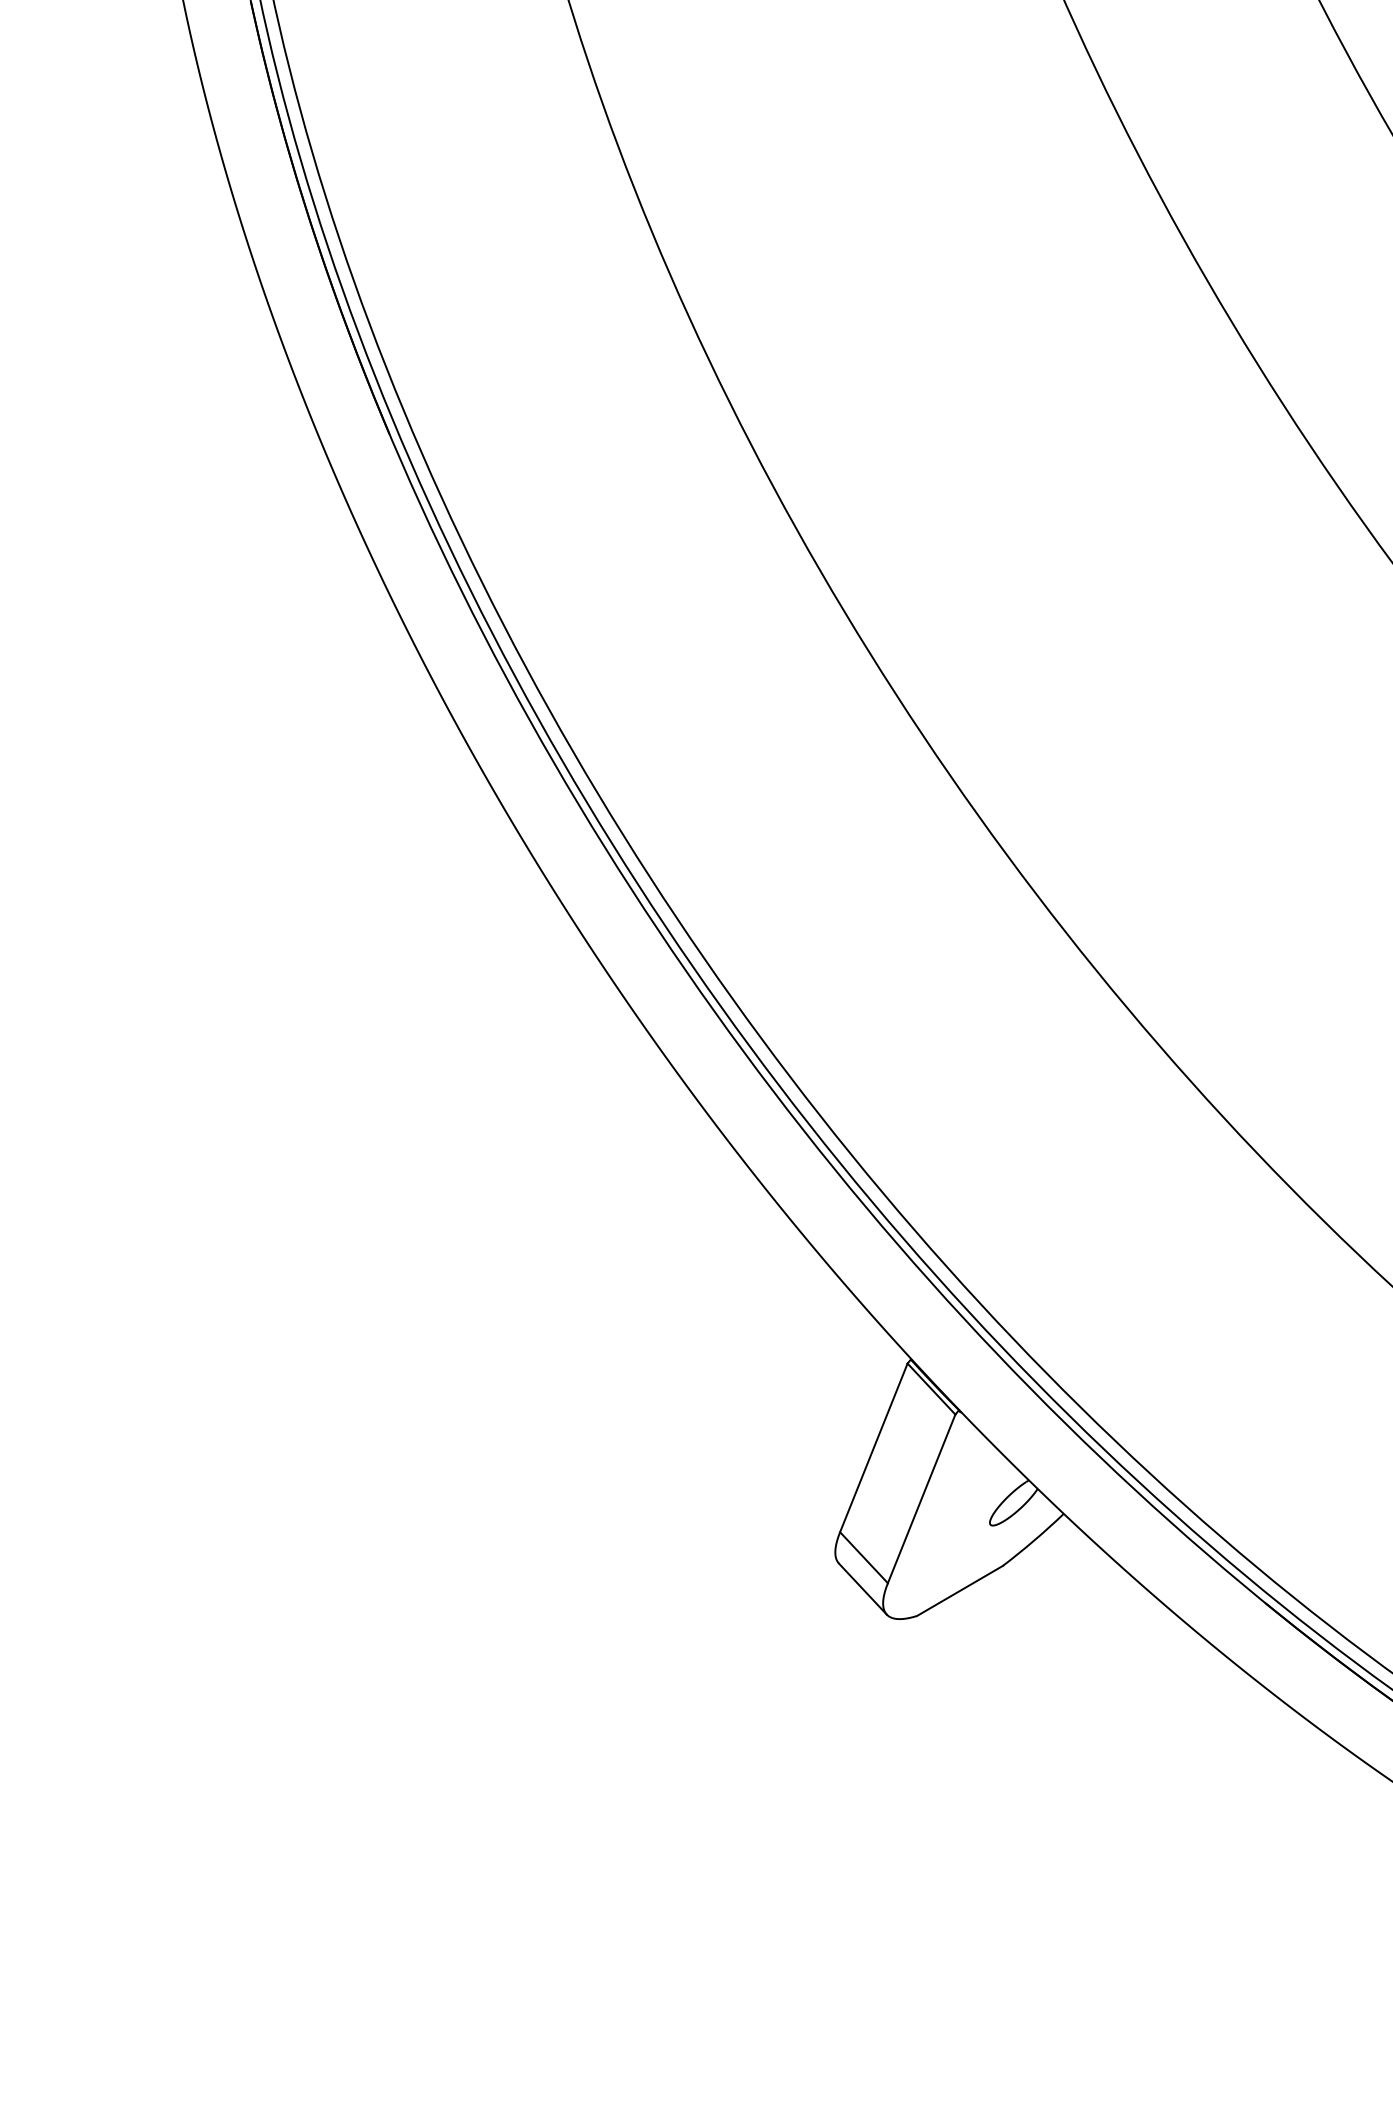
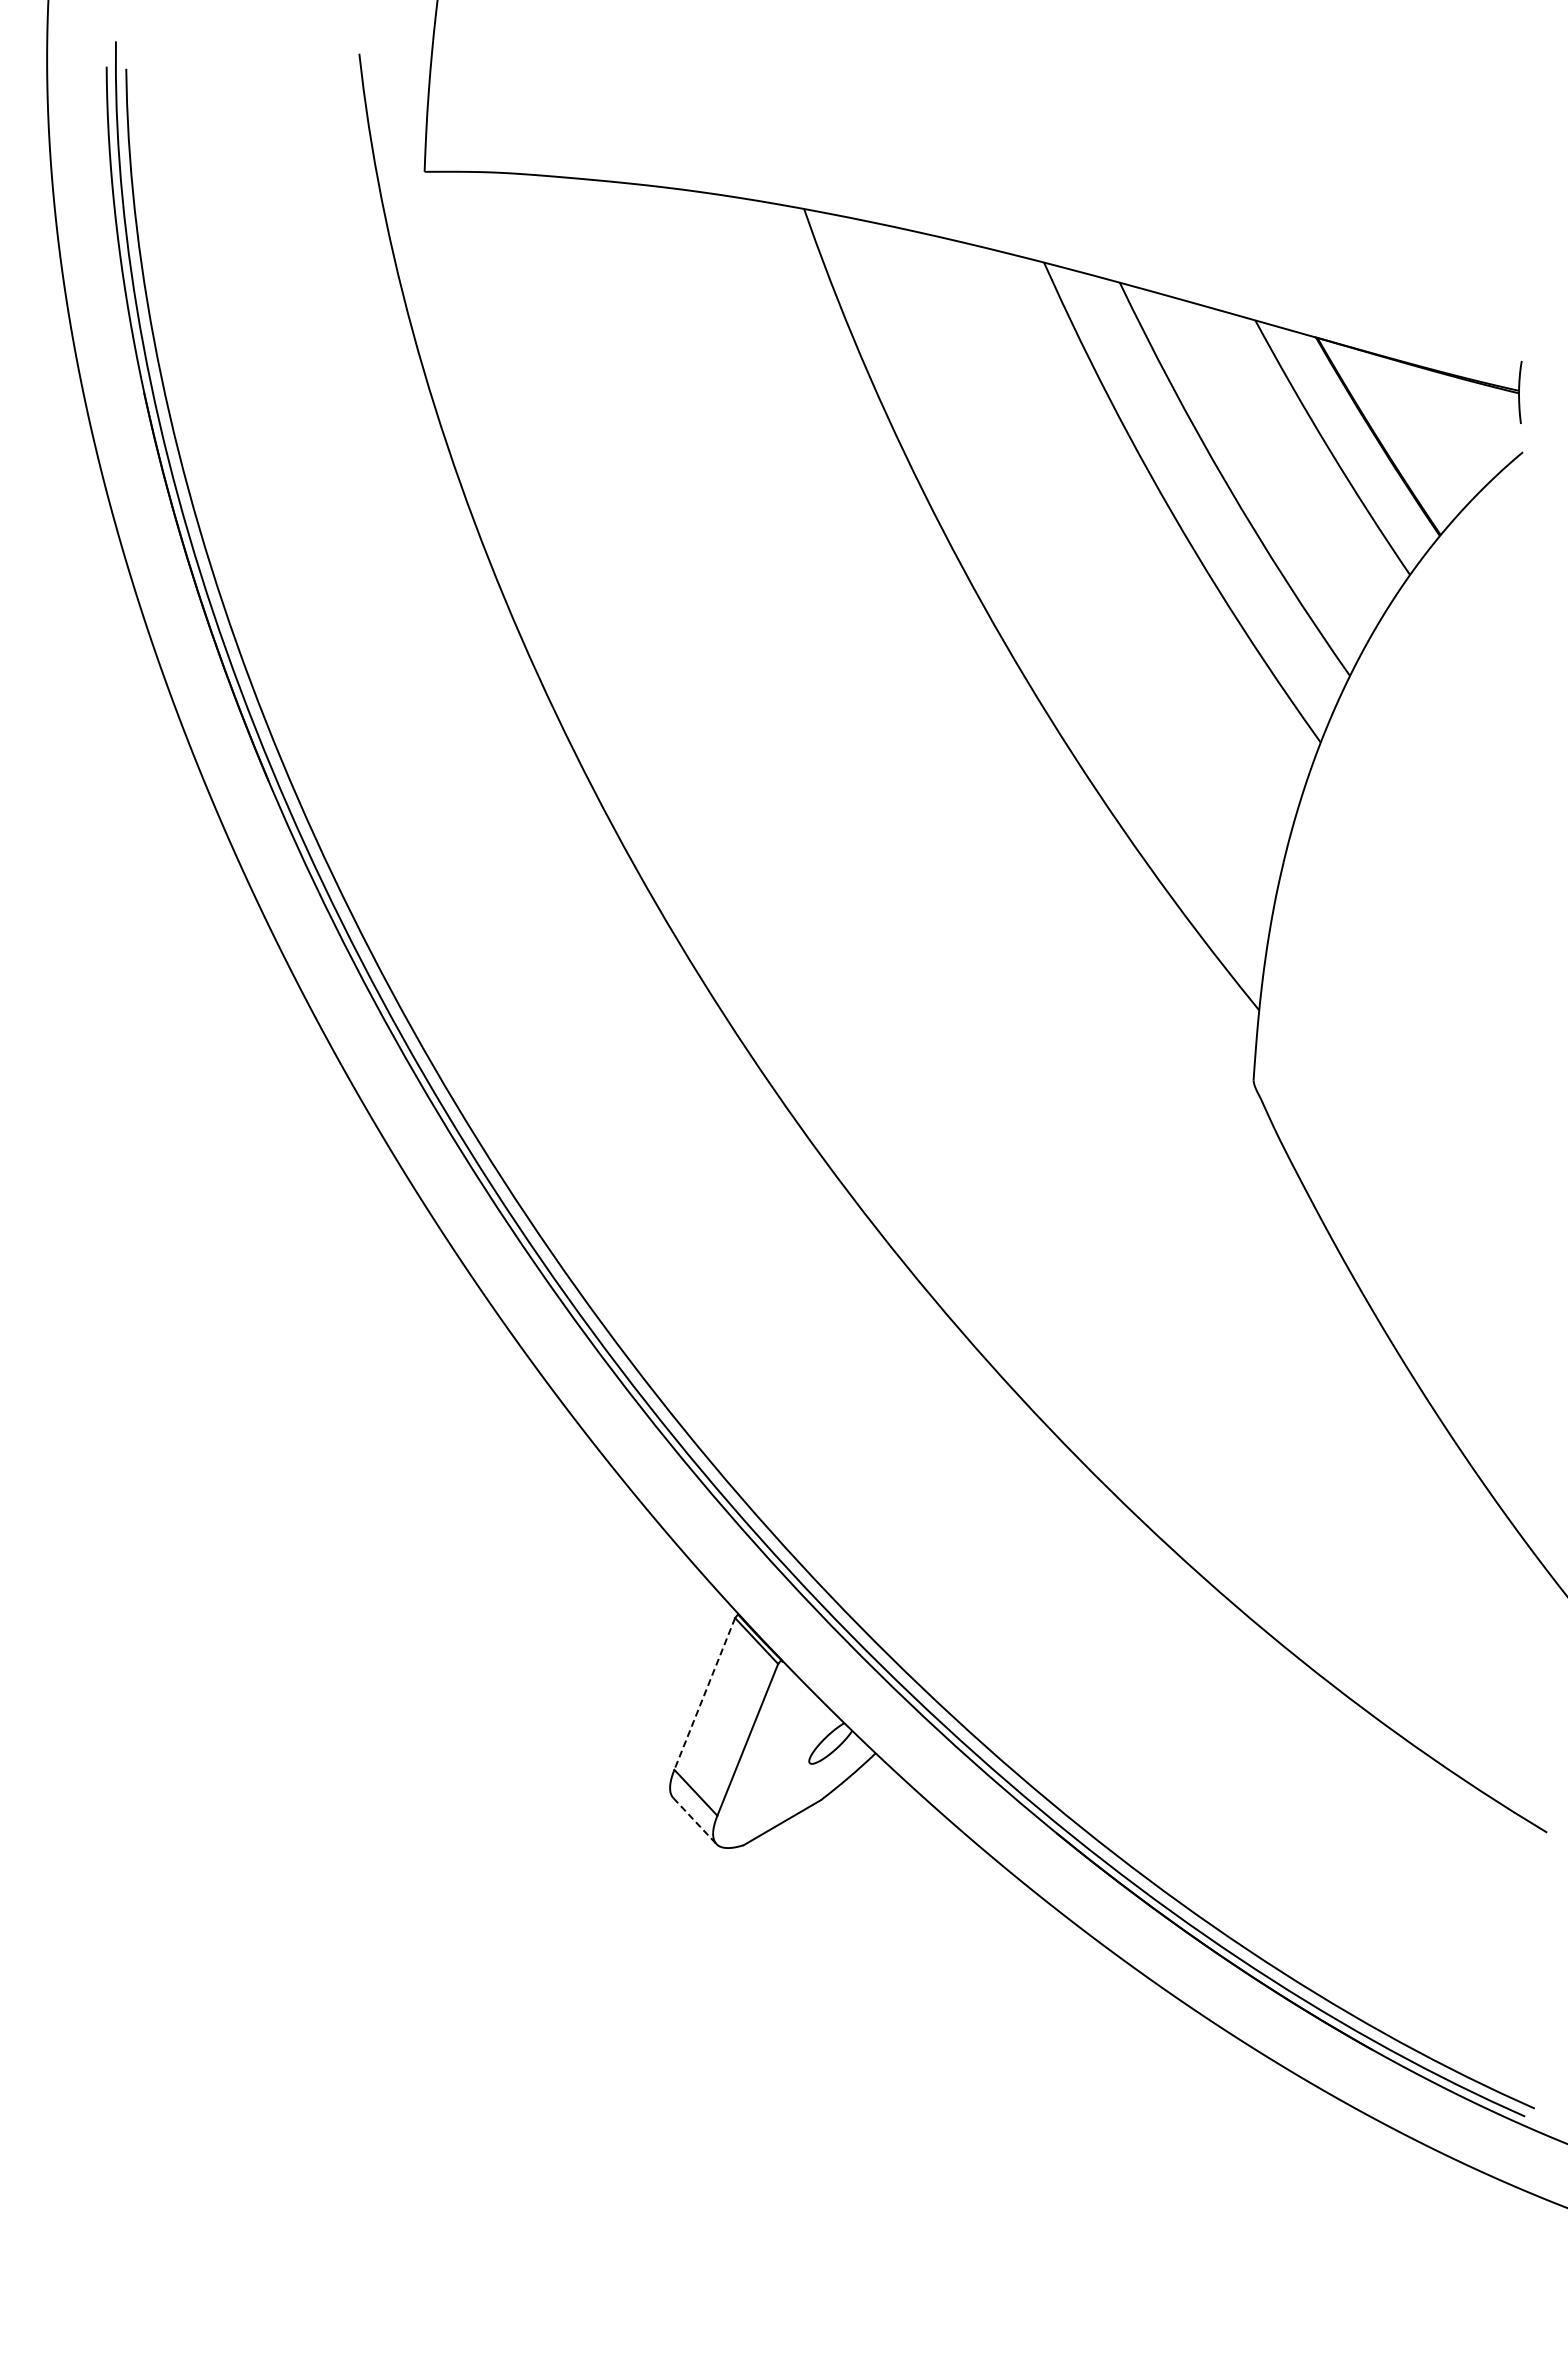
line: (873, 1447) -> (704, 1693), solid -> dashed
line: (863, 1589) -> (695, 1821), solid -> dashed

